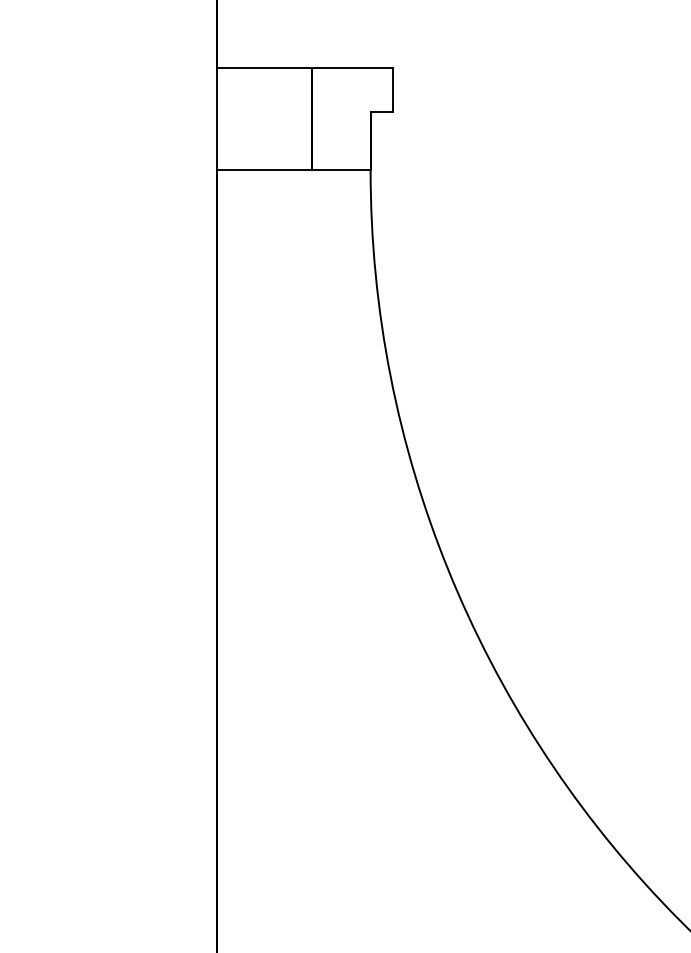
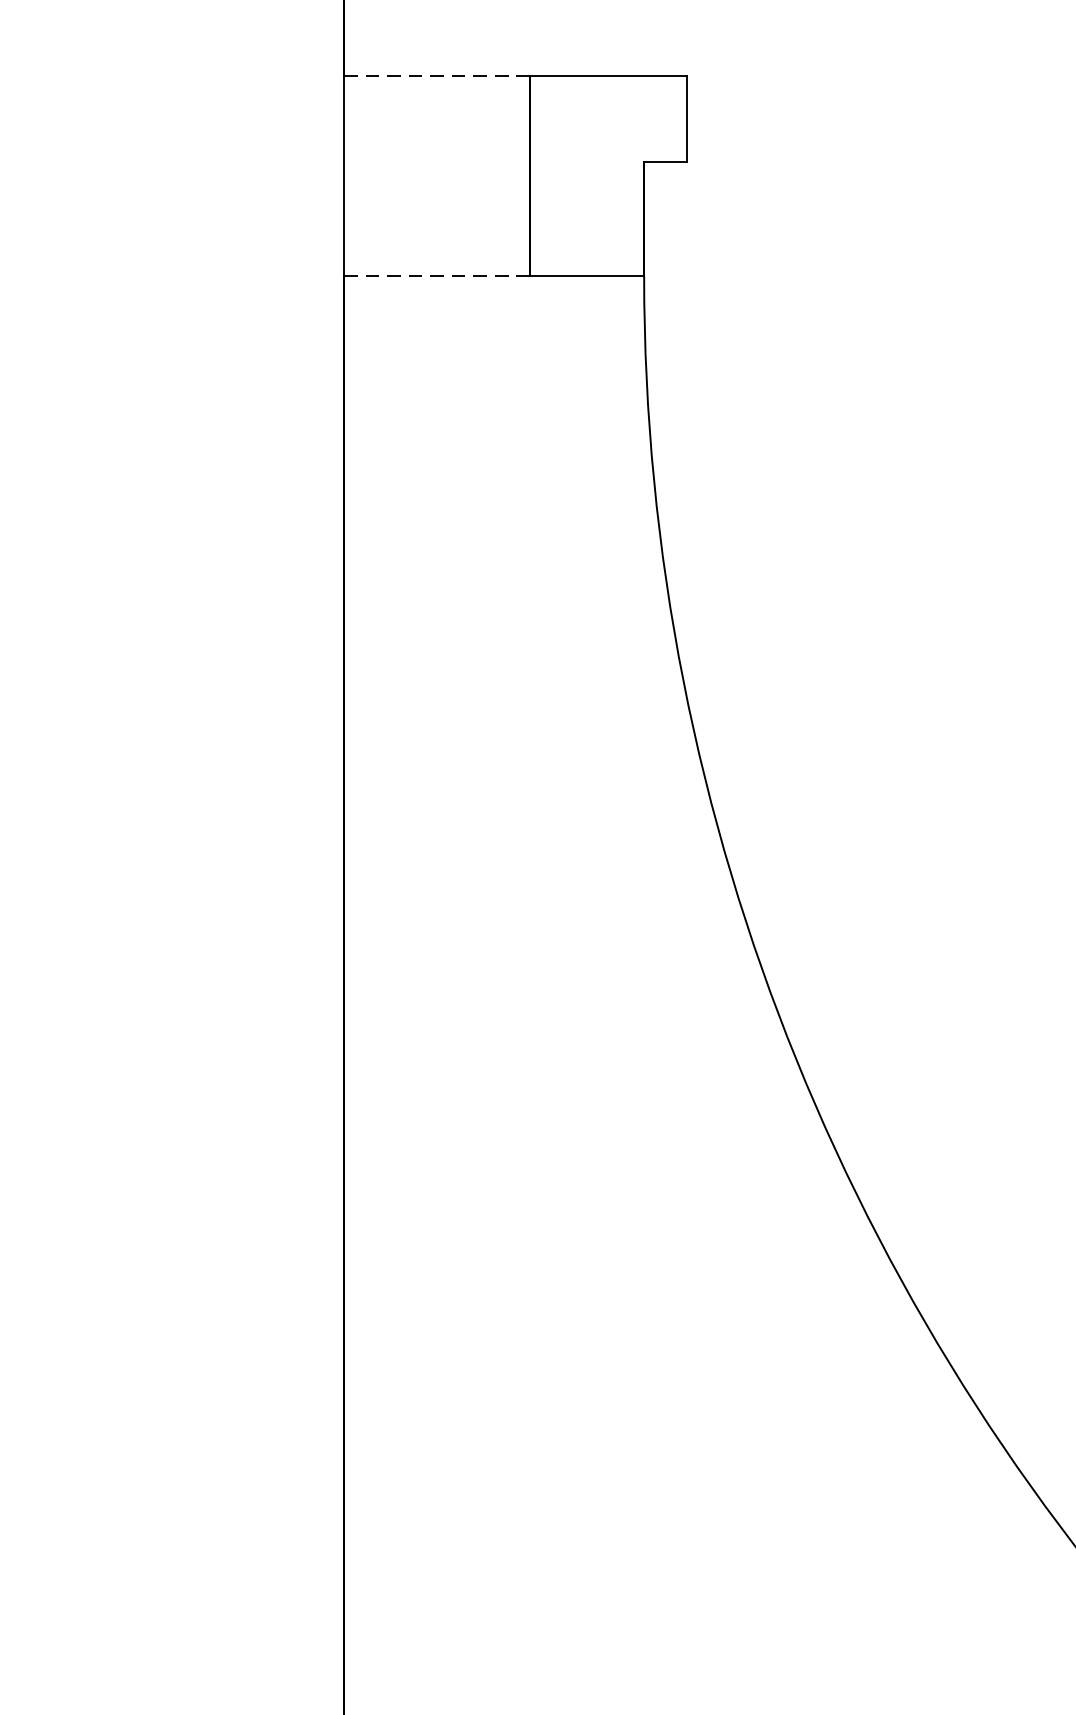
line: (265, 67) -> (438, 75), solid -> dashed
line: (265, 169) -> (438, 275), solid -> dashed

